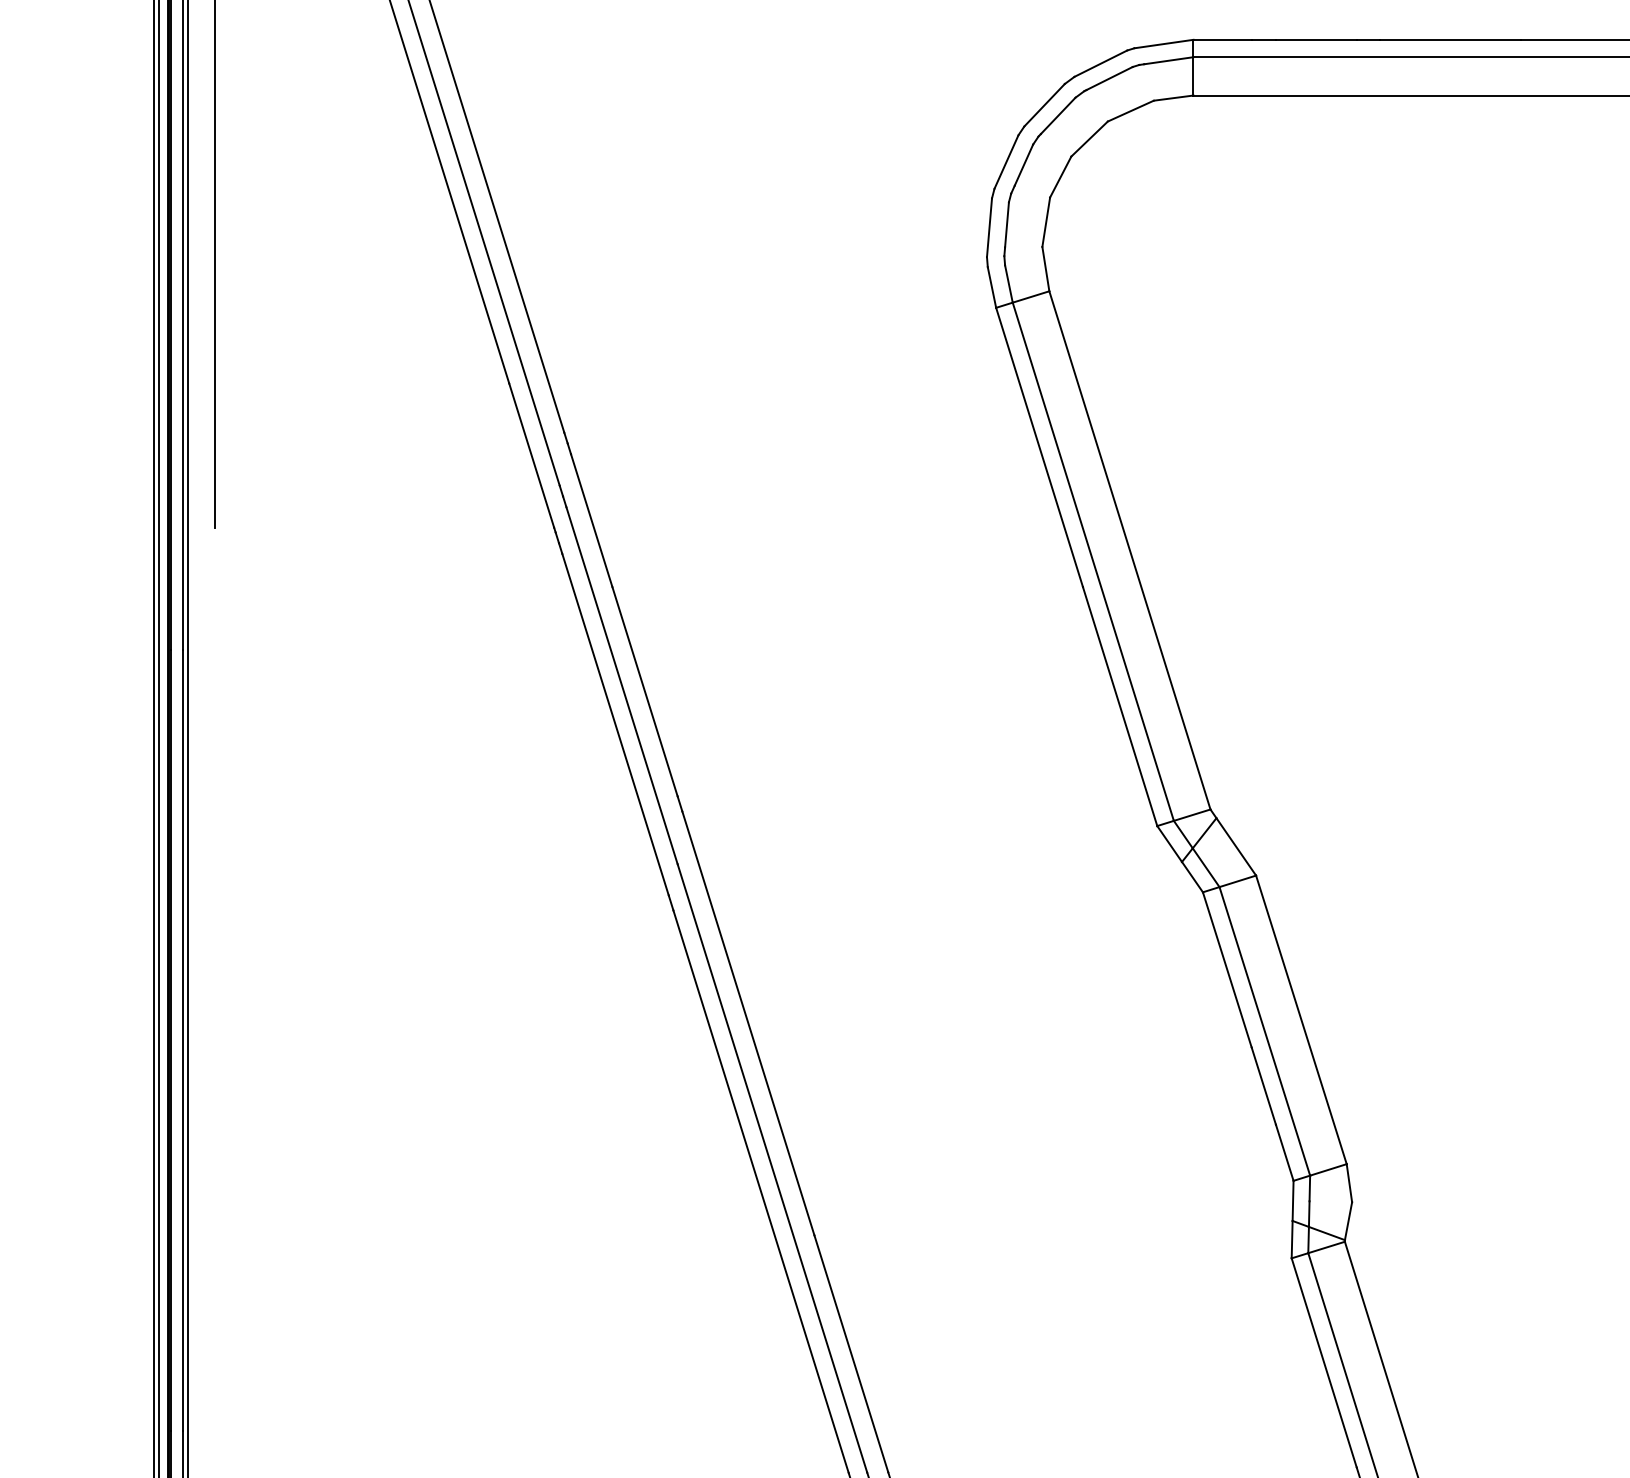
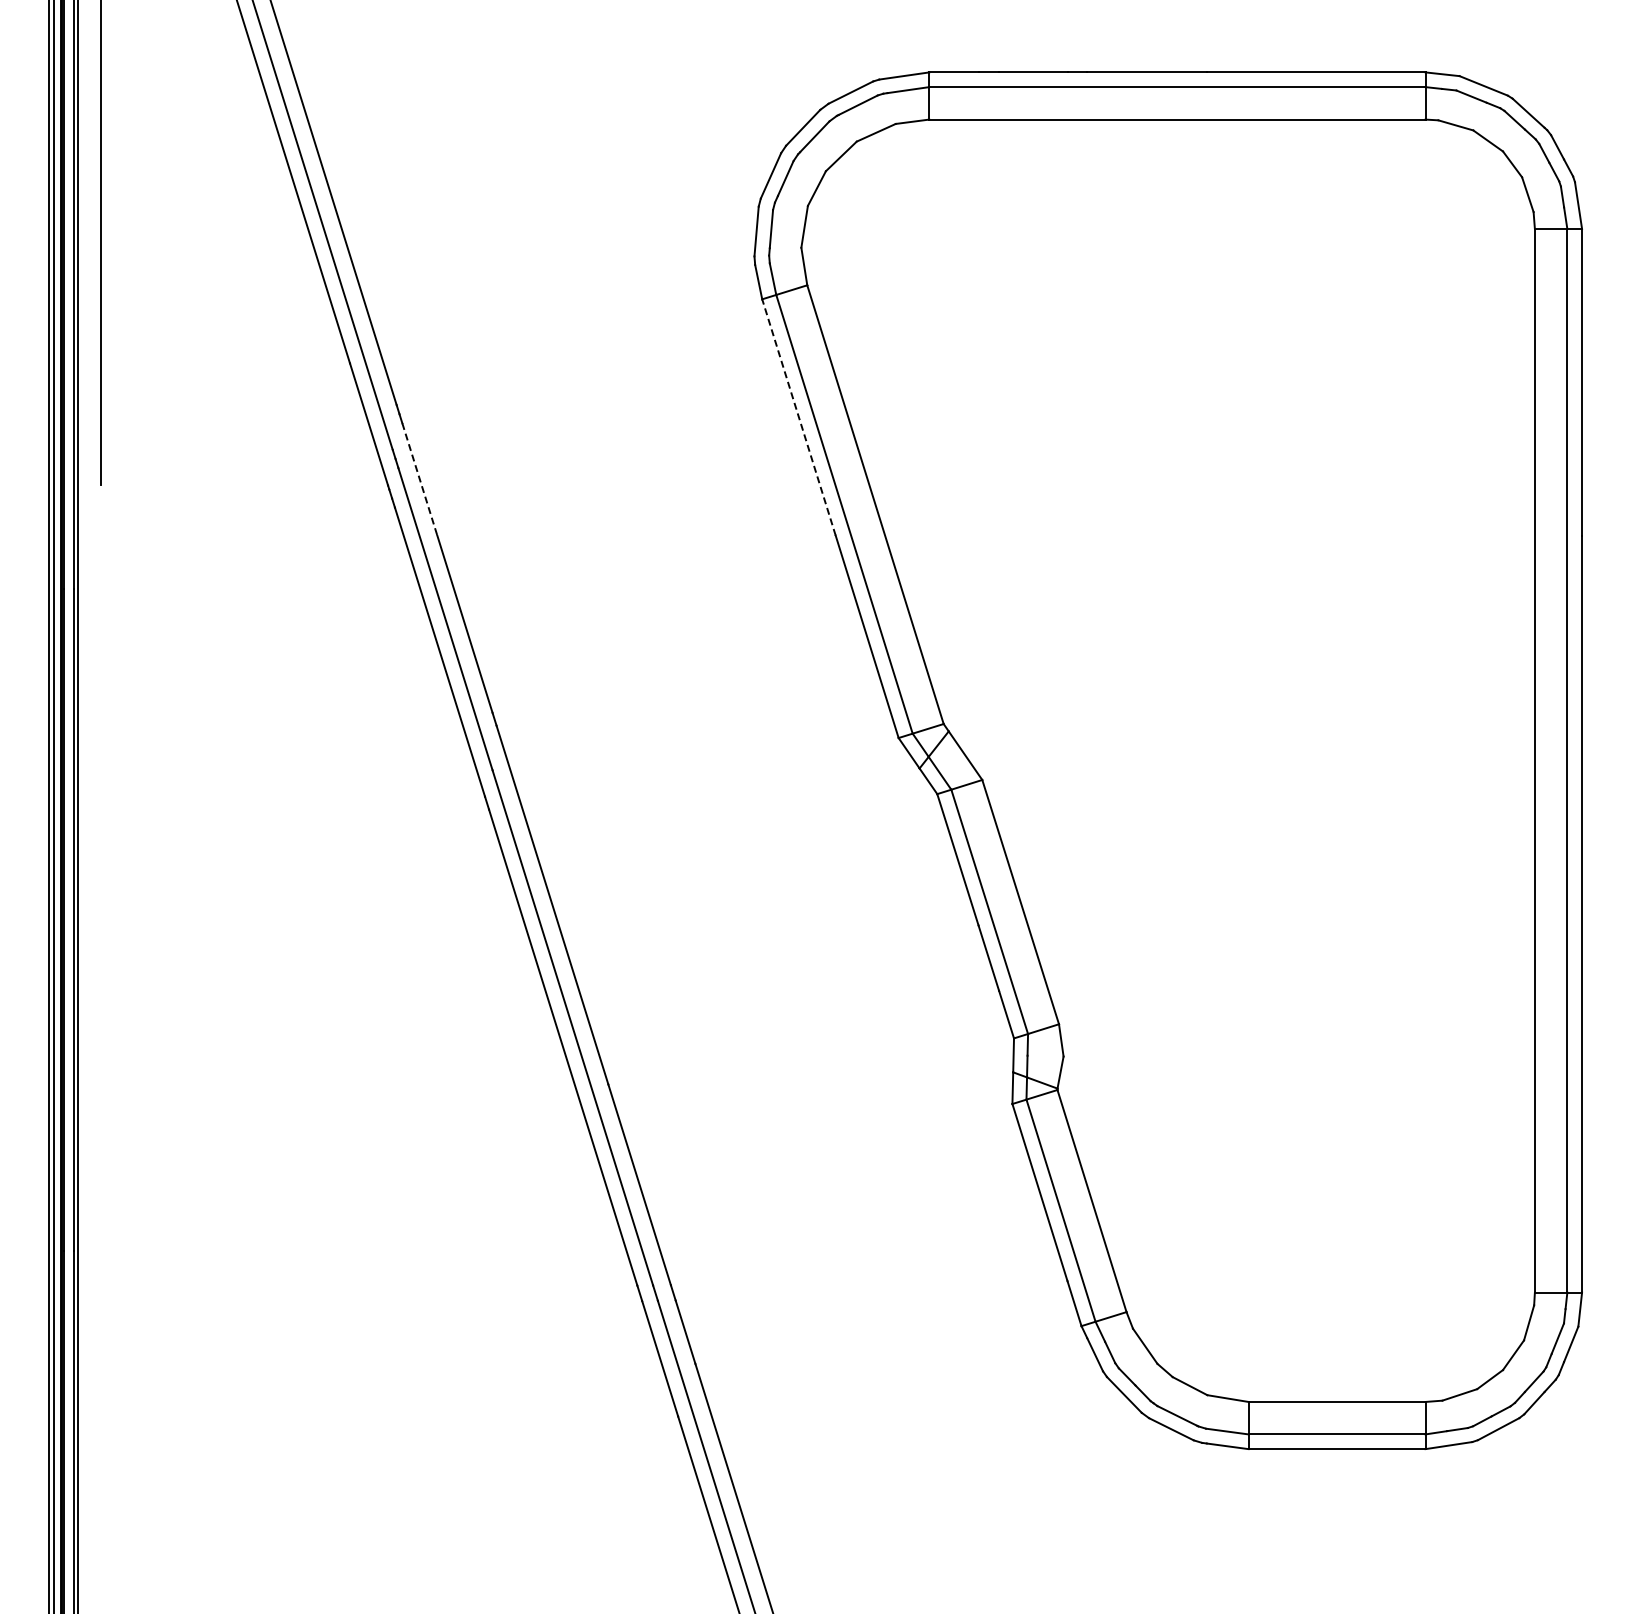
line: (1038, 447) -> (798, 417), solid -> dashed
line: (591, 520) -> (419, 479), solid -> dashed

